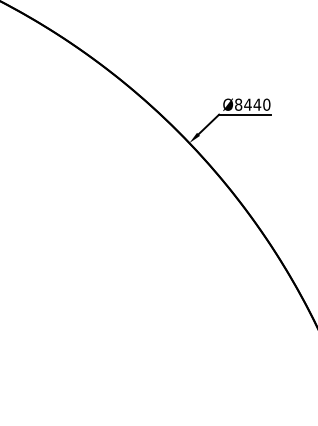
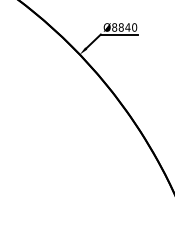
text: (247, 104) -> (120, 27), Ø8440 -> Ø8840

